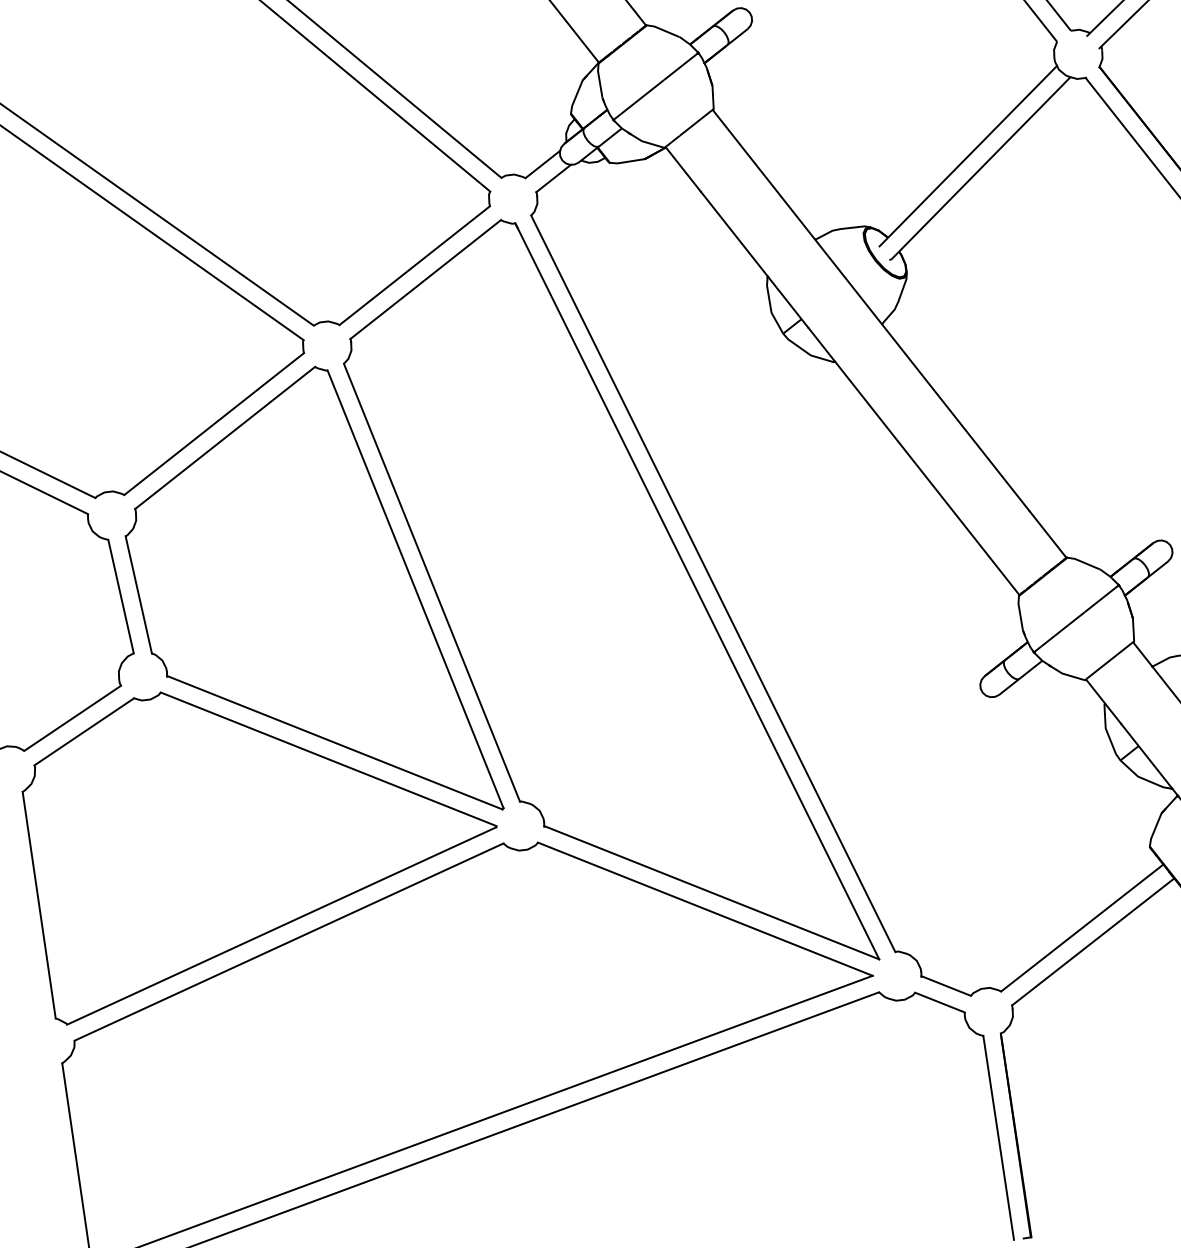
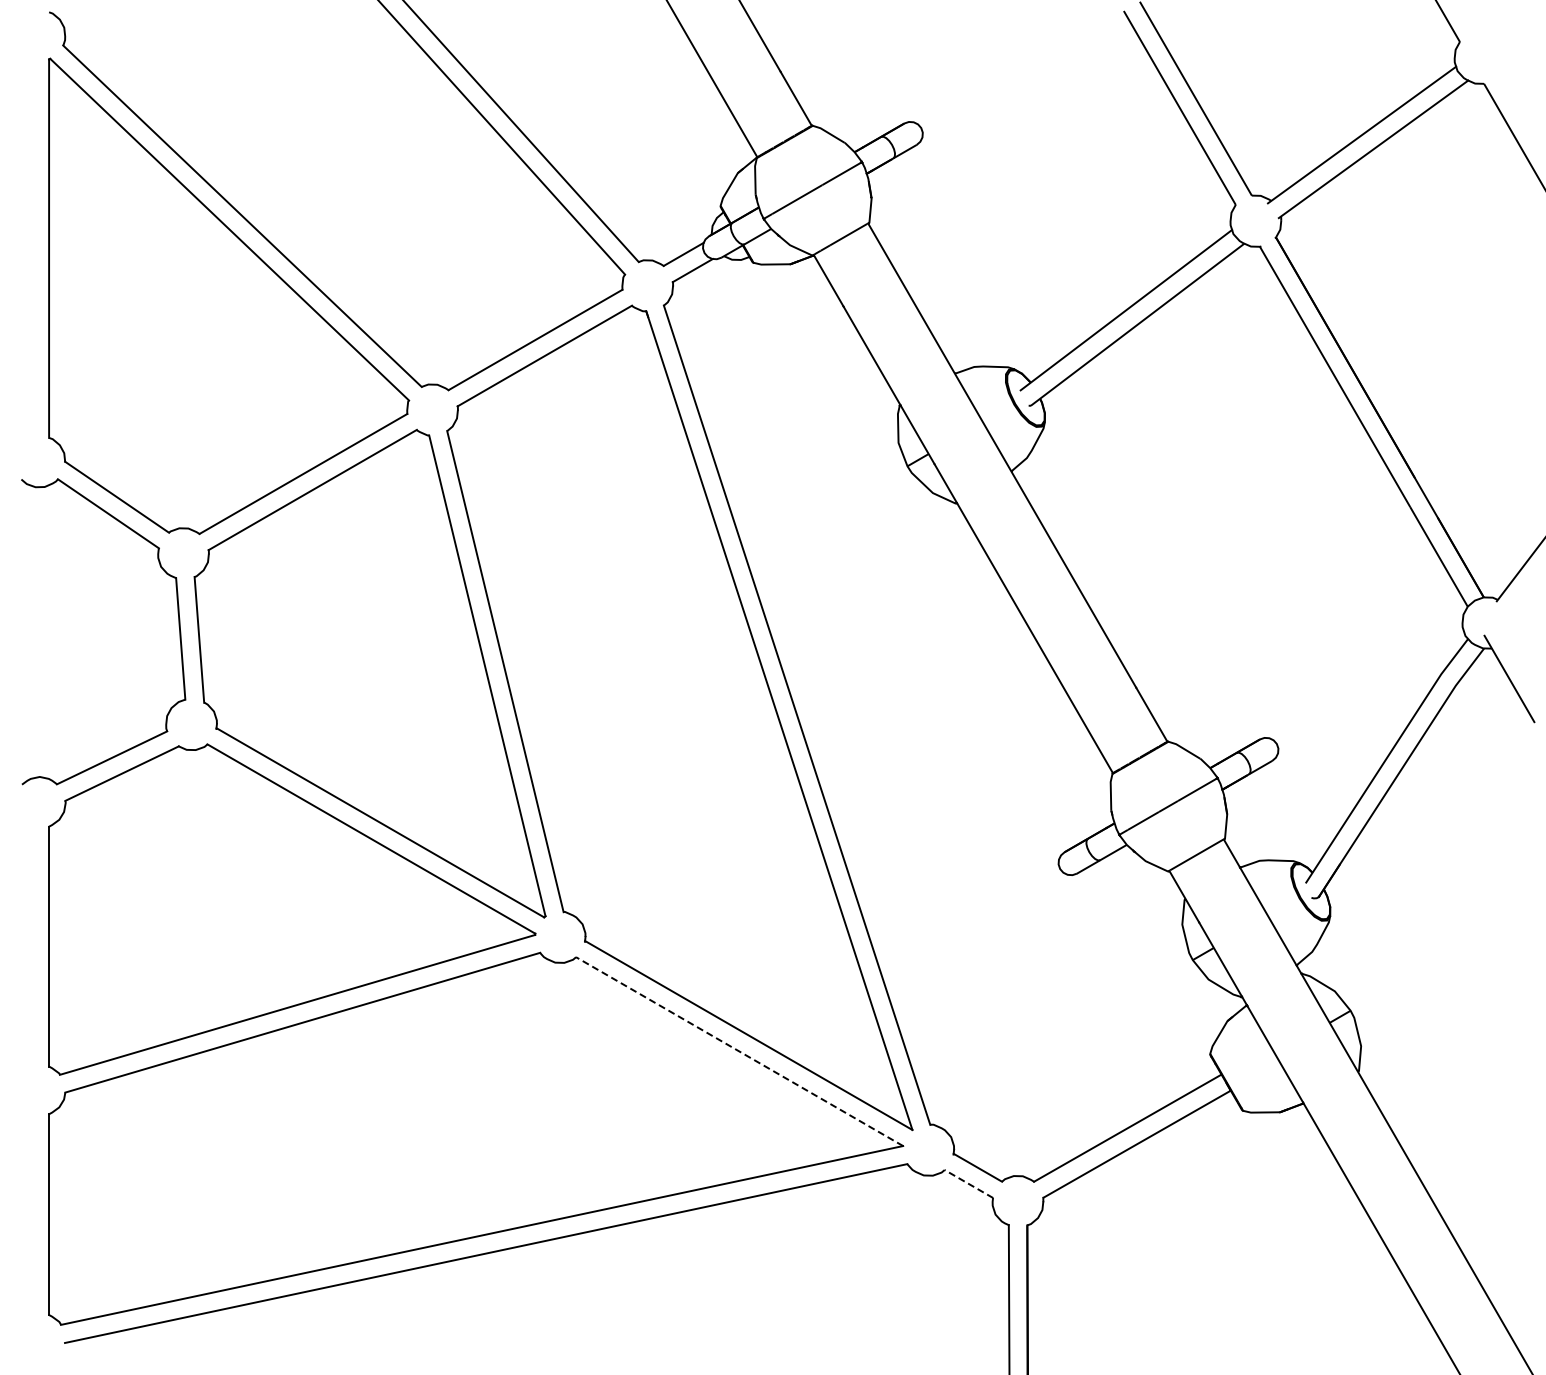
line: (705, 909) -> (739, 1051), solid -> dashed
line: (939, 1002) -> (968, 1183), solid -> dashed

